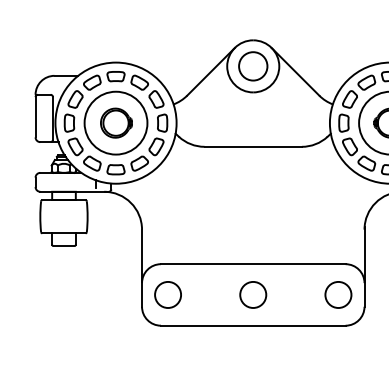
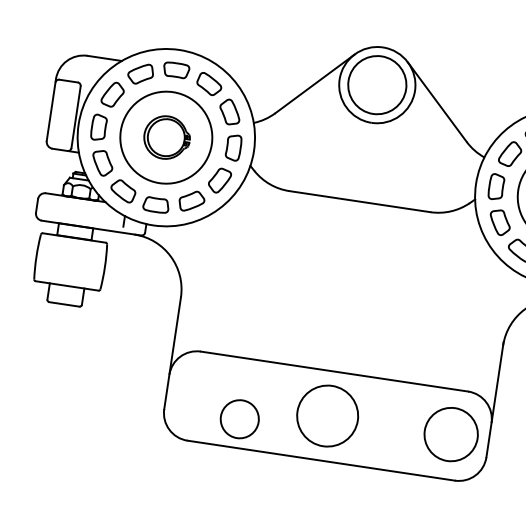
circle: (253, 66) -> (377, 85), size x1.4
circle: (167, 294) -> (239, 418), moved
circle: (253, 294) -> (328, 415), size x1.6
circle: (338, 294) -> (451, 433), size x1.4

